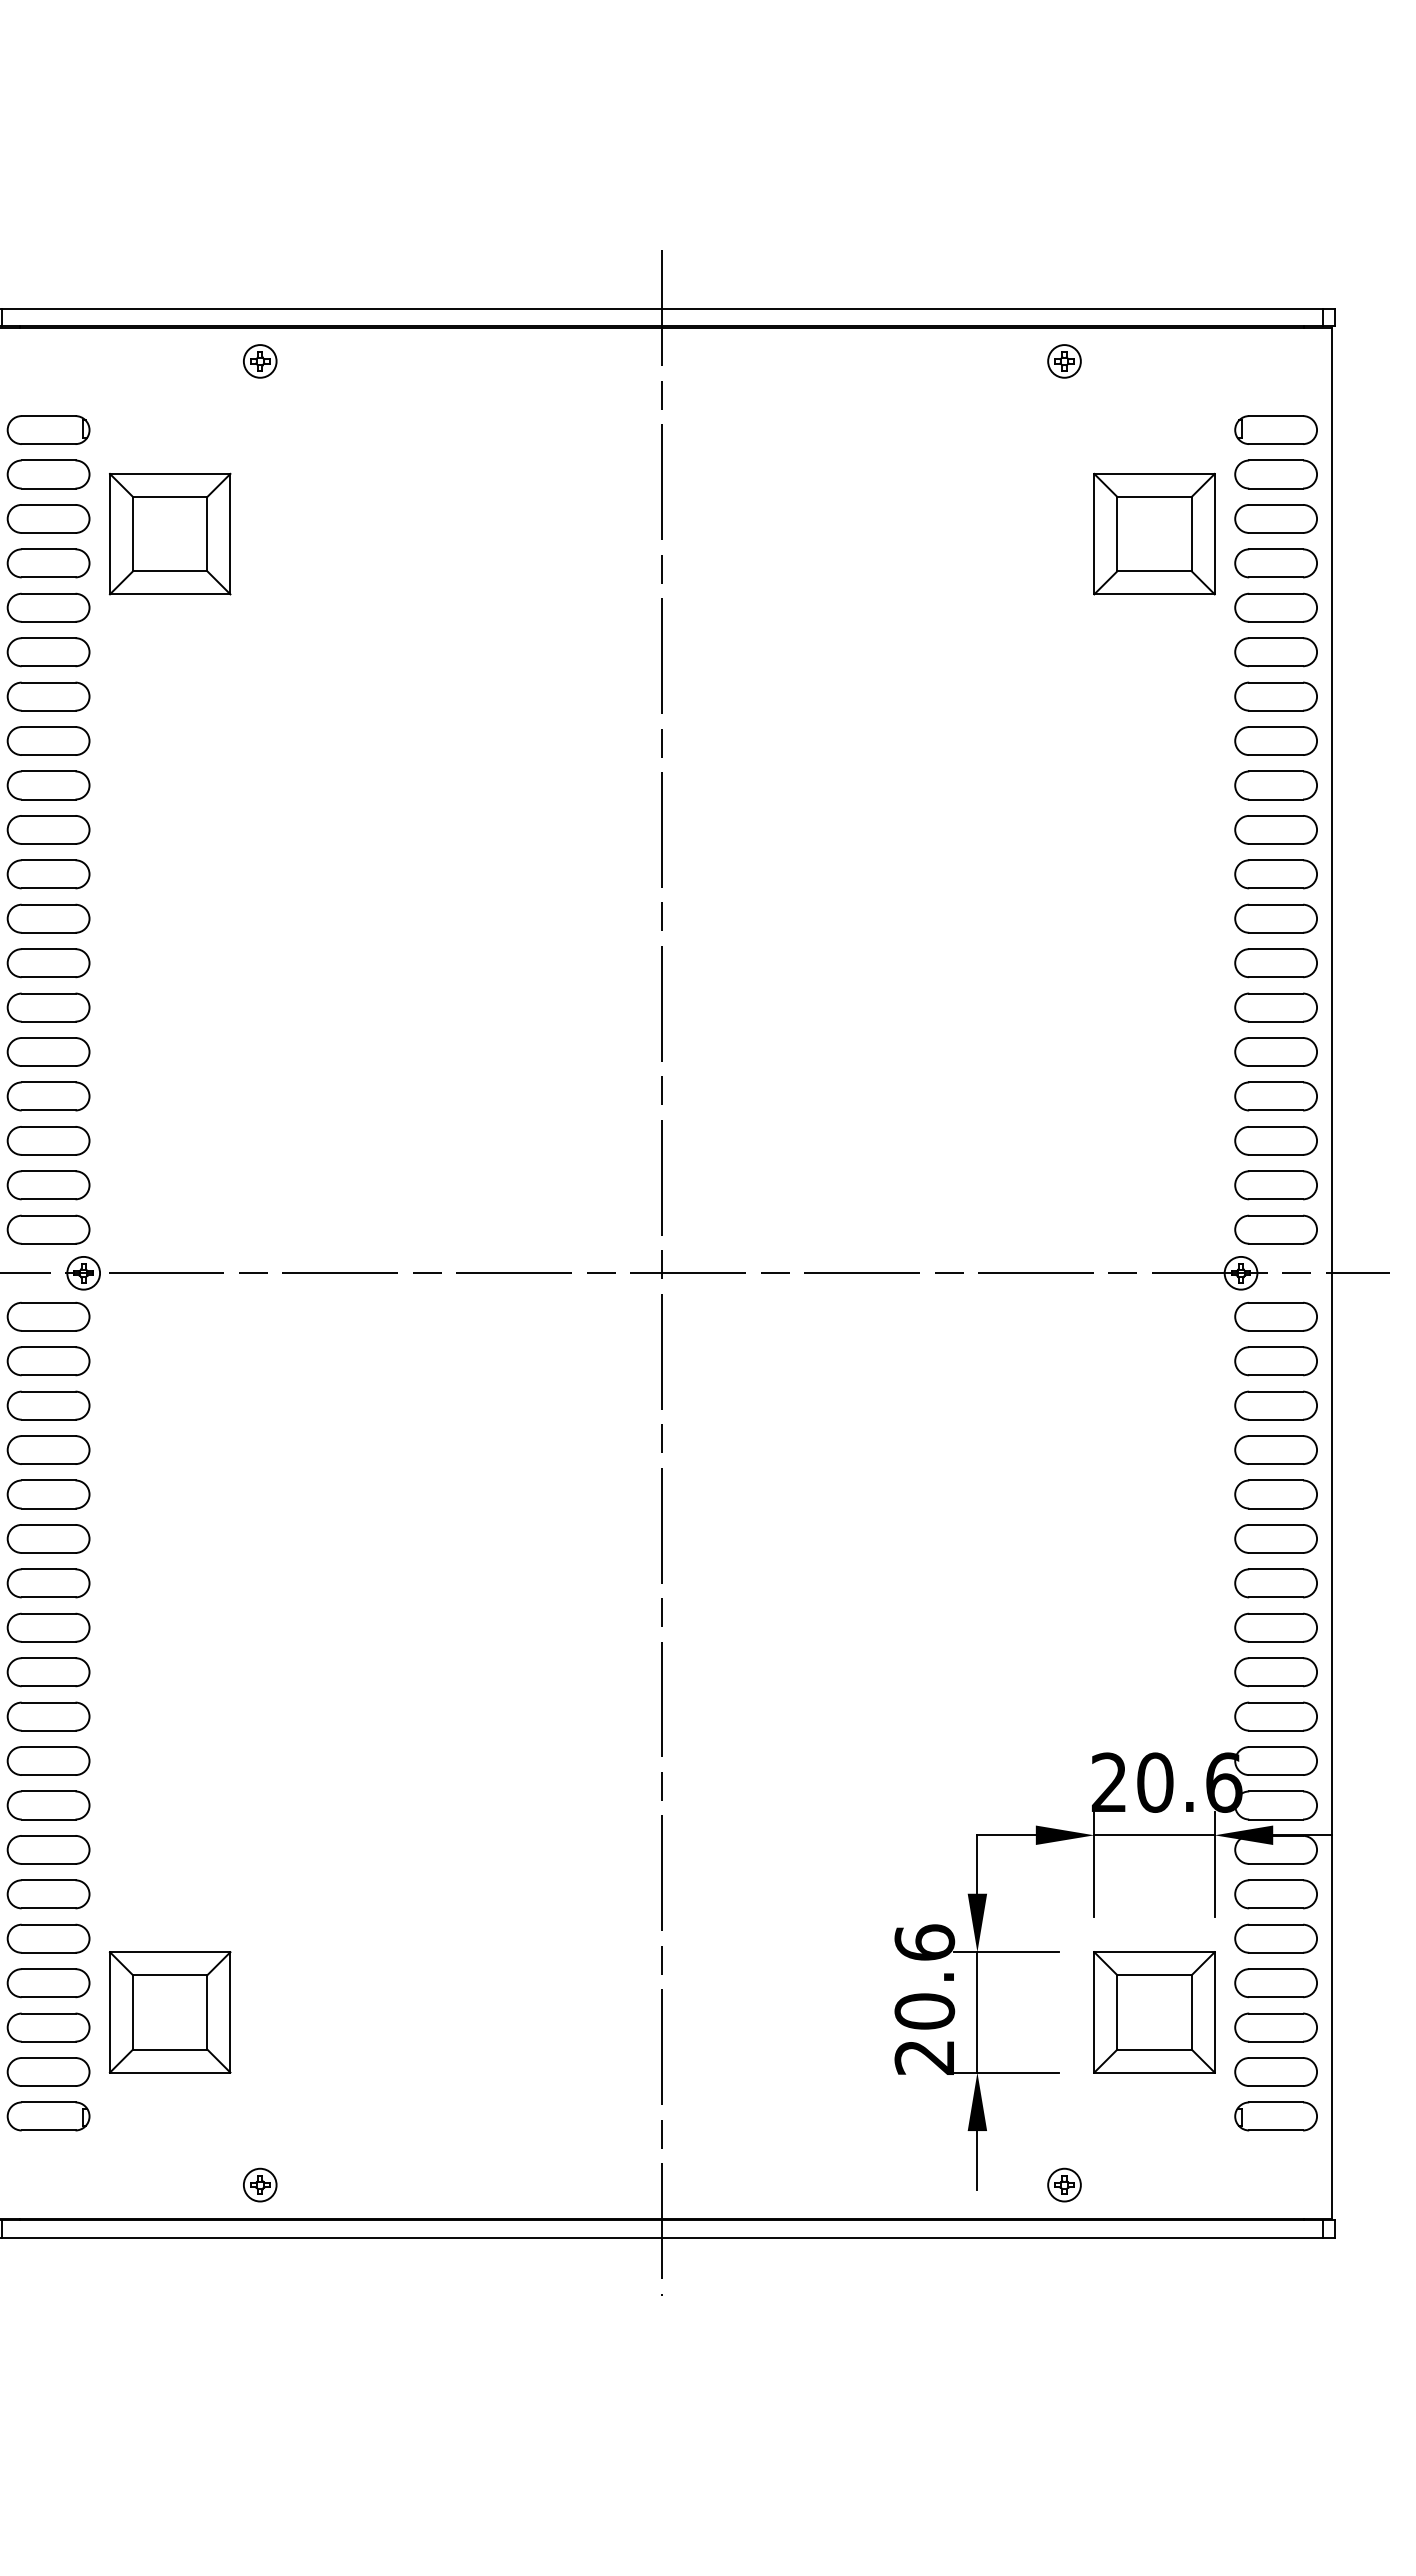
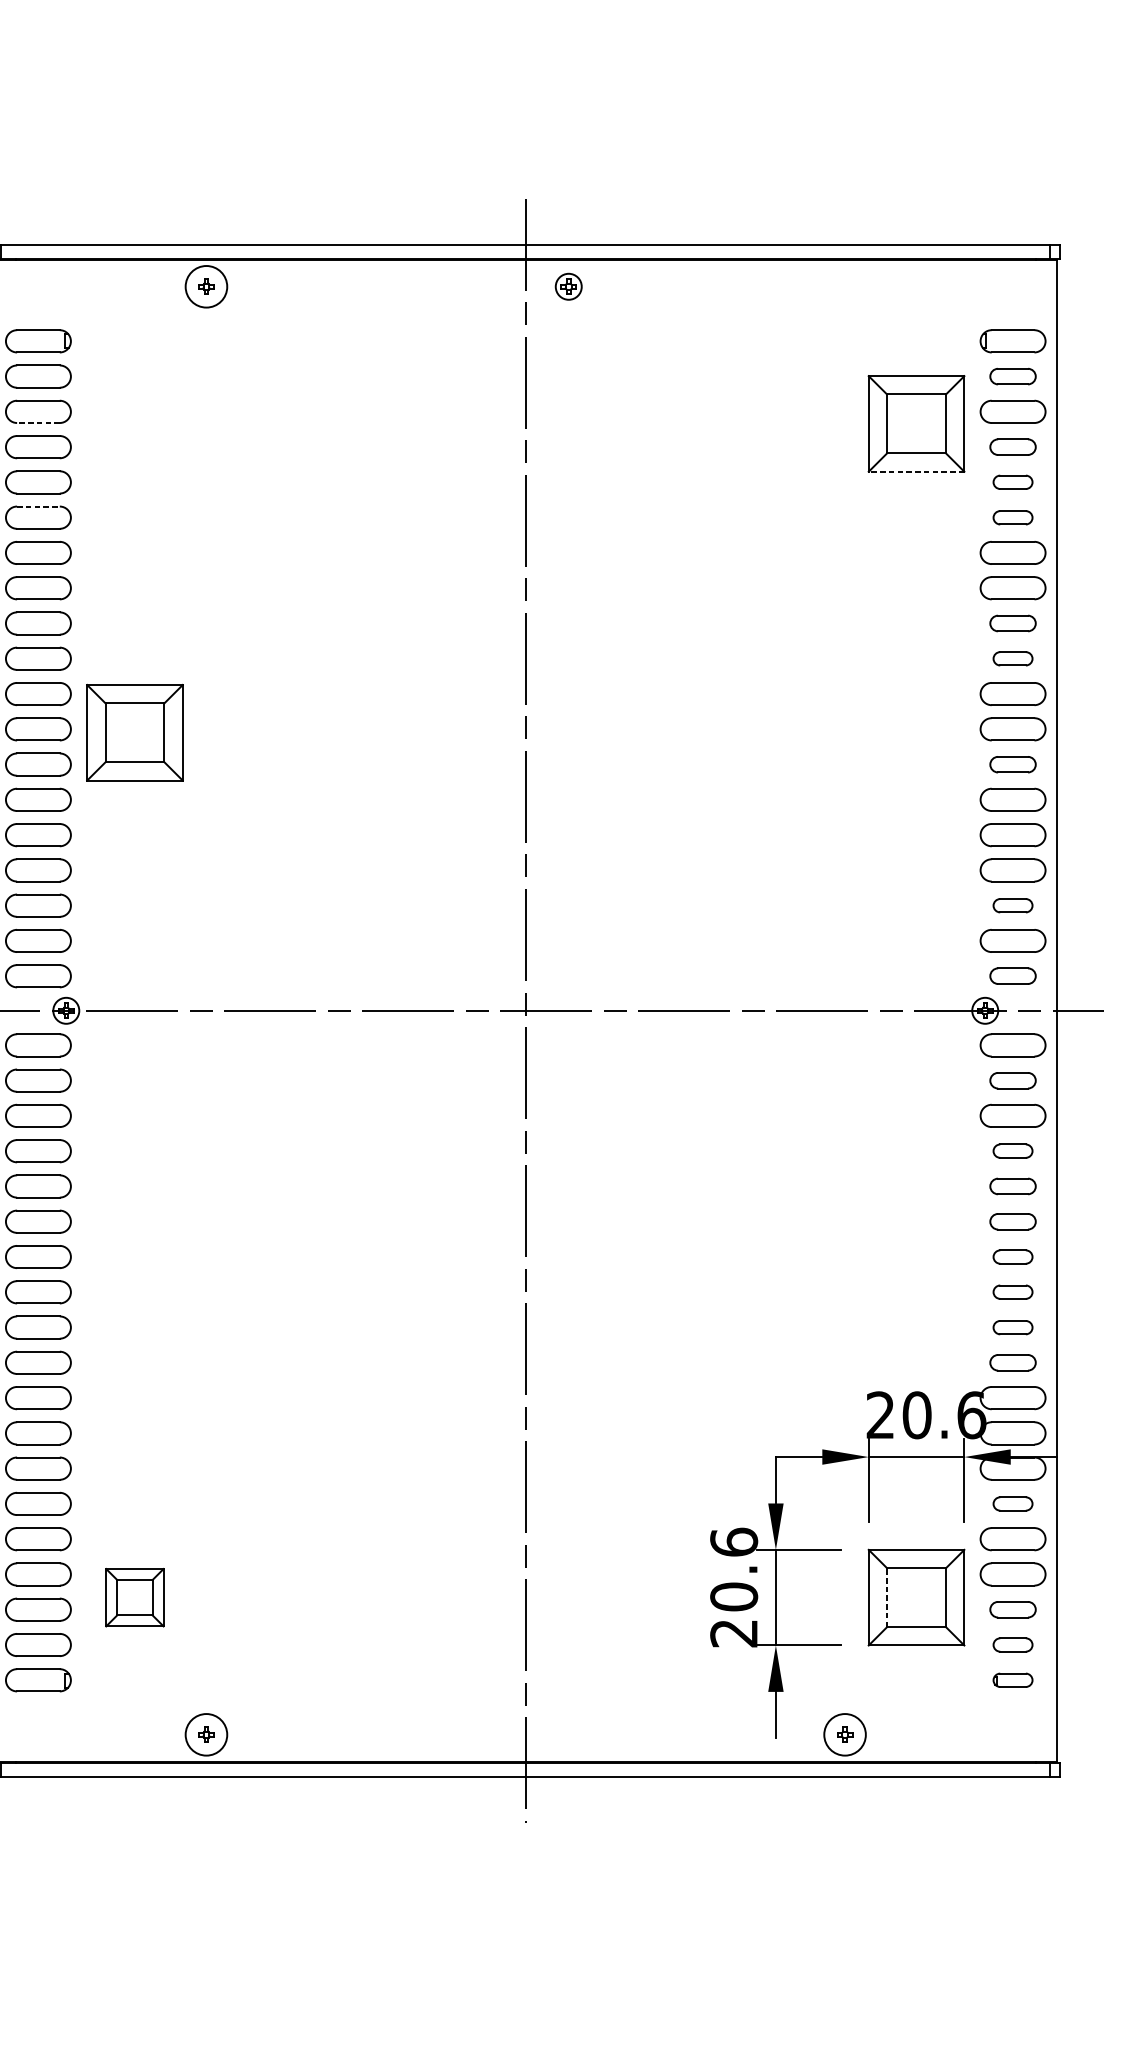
circle: (259, 361) -> (205, 286), size x1.6
part: (1064, 361) -> (568, 286), moved
part: (1275, 474) -> (1012, 376), size x0.7
line: (48, 532) -> (38, 422), solid -> dashed
part: (169, 533) -> (134, 732), moved
part: (1275, 563) -> (1012, 447), size x0.7
line: (1154, 594) -> (916, 471), solid -> dashed
part: (1275, 607) -> (1012, 482), size x0.6
line: (48, 638) -> (38, 506), solid -> dashed
part: (1275, 652) -> (1012, 517), size x0.6
part: (1275, 785) -> (1012, 623), size x0.7
part: (1275, 829) -> (1012, 658), size x0.6
part: (1275, 963) -> (1012, 764), size x0.7
part: (1275, 1140) -> (1012, 905), size x0.6
part: (1275, 1229) -> (1012, 976), size x0.7
part: (1275, 1361) -> (1012, 1080), size x0.7
part: (1275, 1449) -> (1012, 1150), size x0.6
part: (1275, 1494) -> (1012, 1186), size x0.7
part: (1275, 1538) -> (1012, 1221), size x0.7
part: (1275, 1583) -> (1012, 1257), size x0.6
part: (1275, 1627) -> (1012, 1292), size x0.6
part: (1275, 1672) -> (1012, 1327), size x0.6
part: (1275, 1716) -> (1012, 1362), size x0.7
part: (1275, 1894) -> (1012, 1504), size x0.6
line: (1117, 2011) -> (887, 1596), solid -> dashed
part: (169, 2012) -> (134, 1597), size x0.6
part: (1275, 2027) -> (1012, 1609), size x0.7
part: (1275, 2071) -> (1012, 1644), size x0.6
part: (1275, 2116) -> (1012, 1680), size x0.6
circle: (259, 2184) -> (205, 1734), size x1.6
circle: (1064, 2184) -> (845, 1734), size x1.6

